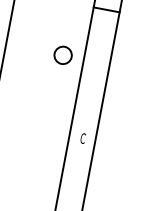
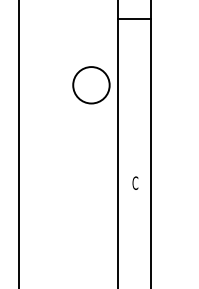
circle: (63, 55) -> (91, 85), size x1.67

